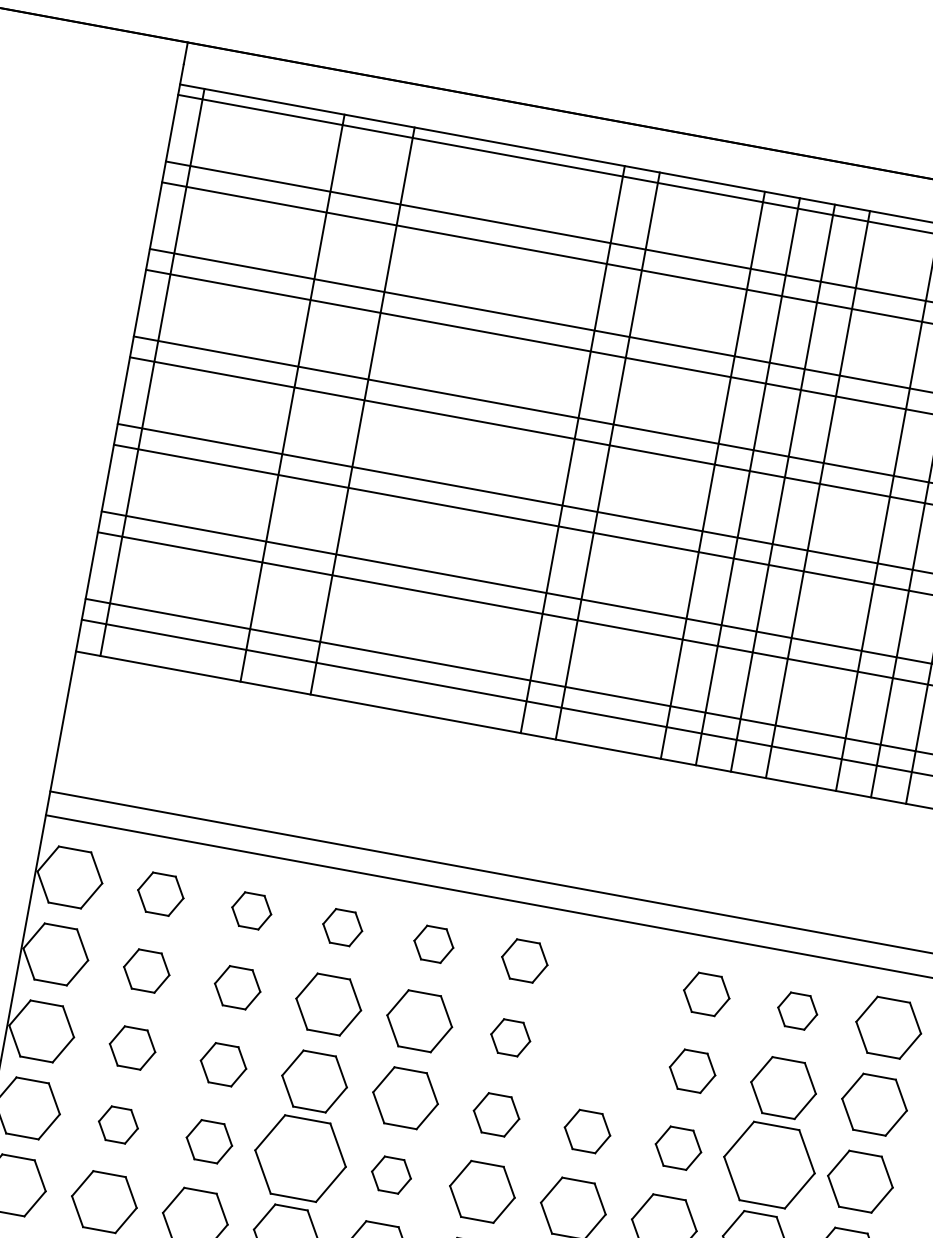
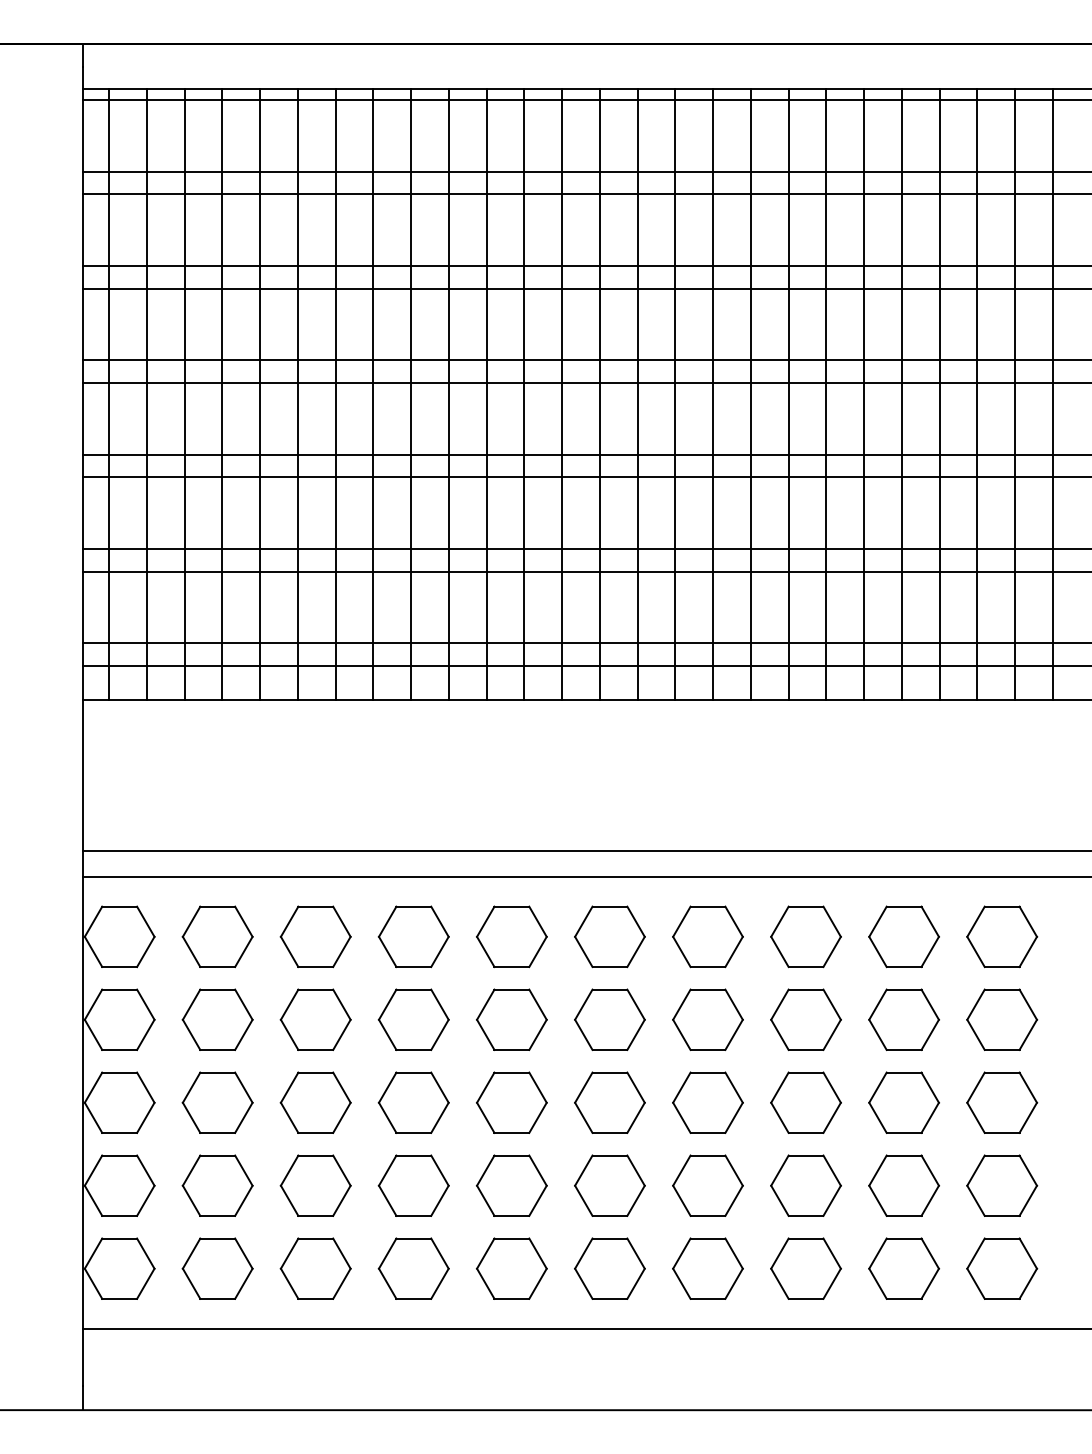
line: (187, 378) -> (146, 394), added
line: (222, 385) -> (184, 394), added
line: (257, 391) -> (222, 394), added
line: (327, 404) -> (297, 394), added
line: (397, 417) -> (373, 394), added
line: (433, 424) -> (411, 394), added
line: (467, 430) -> (448, 394), added
line: (502, 436) -> (486, 394), added
line: (537, 443) -> (524, 394), added
line: (642, 462) -> (637, 394), added
line: (677, 468) -> (675, 394), added
line: (853, 501) -> (864, 394), added
part: (160, 893) -> (217, 936), size x1.43
part: (251, 910) -> (315, 936), size x1.67
part: (342, 927) -> (413, 936), size x1.67
part: (433, 943) -> (511, 936), size x1.67
part: (524, 960) -> (609, 936), size x1.43
part: (146, 970) -> (217, 1019), size x1.43
part: (615, 977) -> (707, 936), added
part: (237, 987) -> (315, 1019), size x1.43
part: (706, 993) -> (805, 936), size x1.43
part: (797, 1010) -> (903, 936), size x1.67
part: (510, 1037) -> (609, 1019), size x1.67
part: (132, 1047) -> (217, 1102), size x1.43
part: (601, 1054) -> (707, 1019), added
part: (223, 1064) -> (315, 1102), size x1.43
part: (692, 1070) -> (805, 1019), size x1.43
part: (496, 1114) -> (609, 1102), size x1.43
part: (118, 1124) -> (217, 1185), size x1.67
part: (587, 1131) -> (707, 1102), size x1.43
part: (209, 1141) -> (315, 1185), size x1.43
part: (678, 1147) -> (805, 1102), size x1.43
part: (300, 1158) -> (413, 1185), size x0.71
part: (768, 1164) -> (903, 1102), size x0.71
part: (391, 1174) -> (511, 1185), size x1.67

